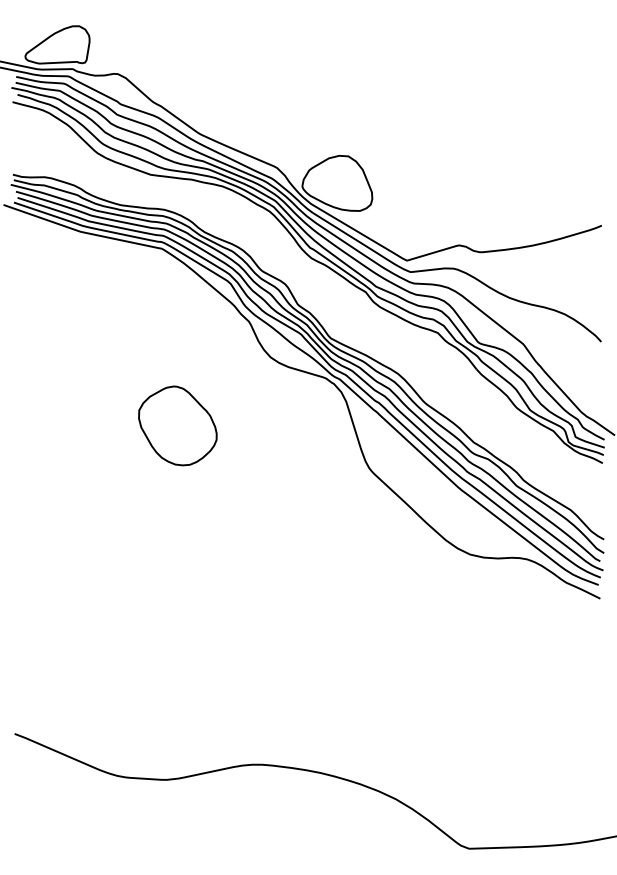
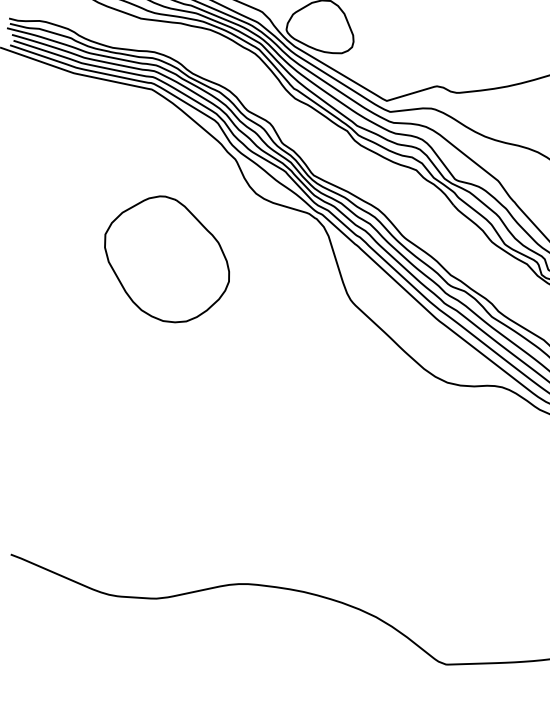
part: (177, 425) -> (166, 258), size x1.67

